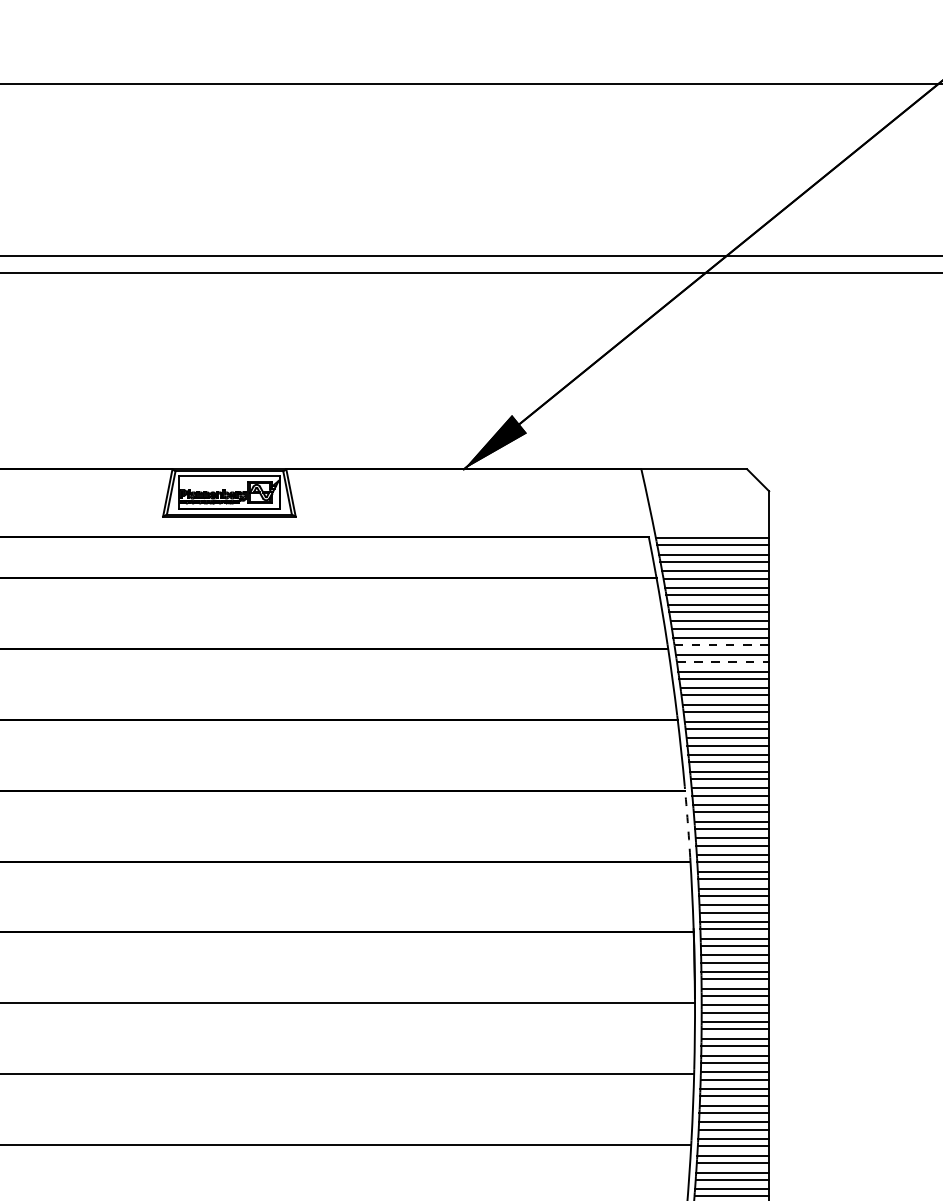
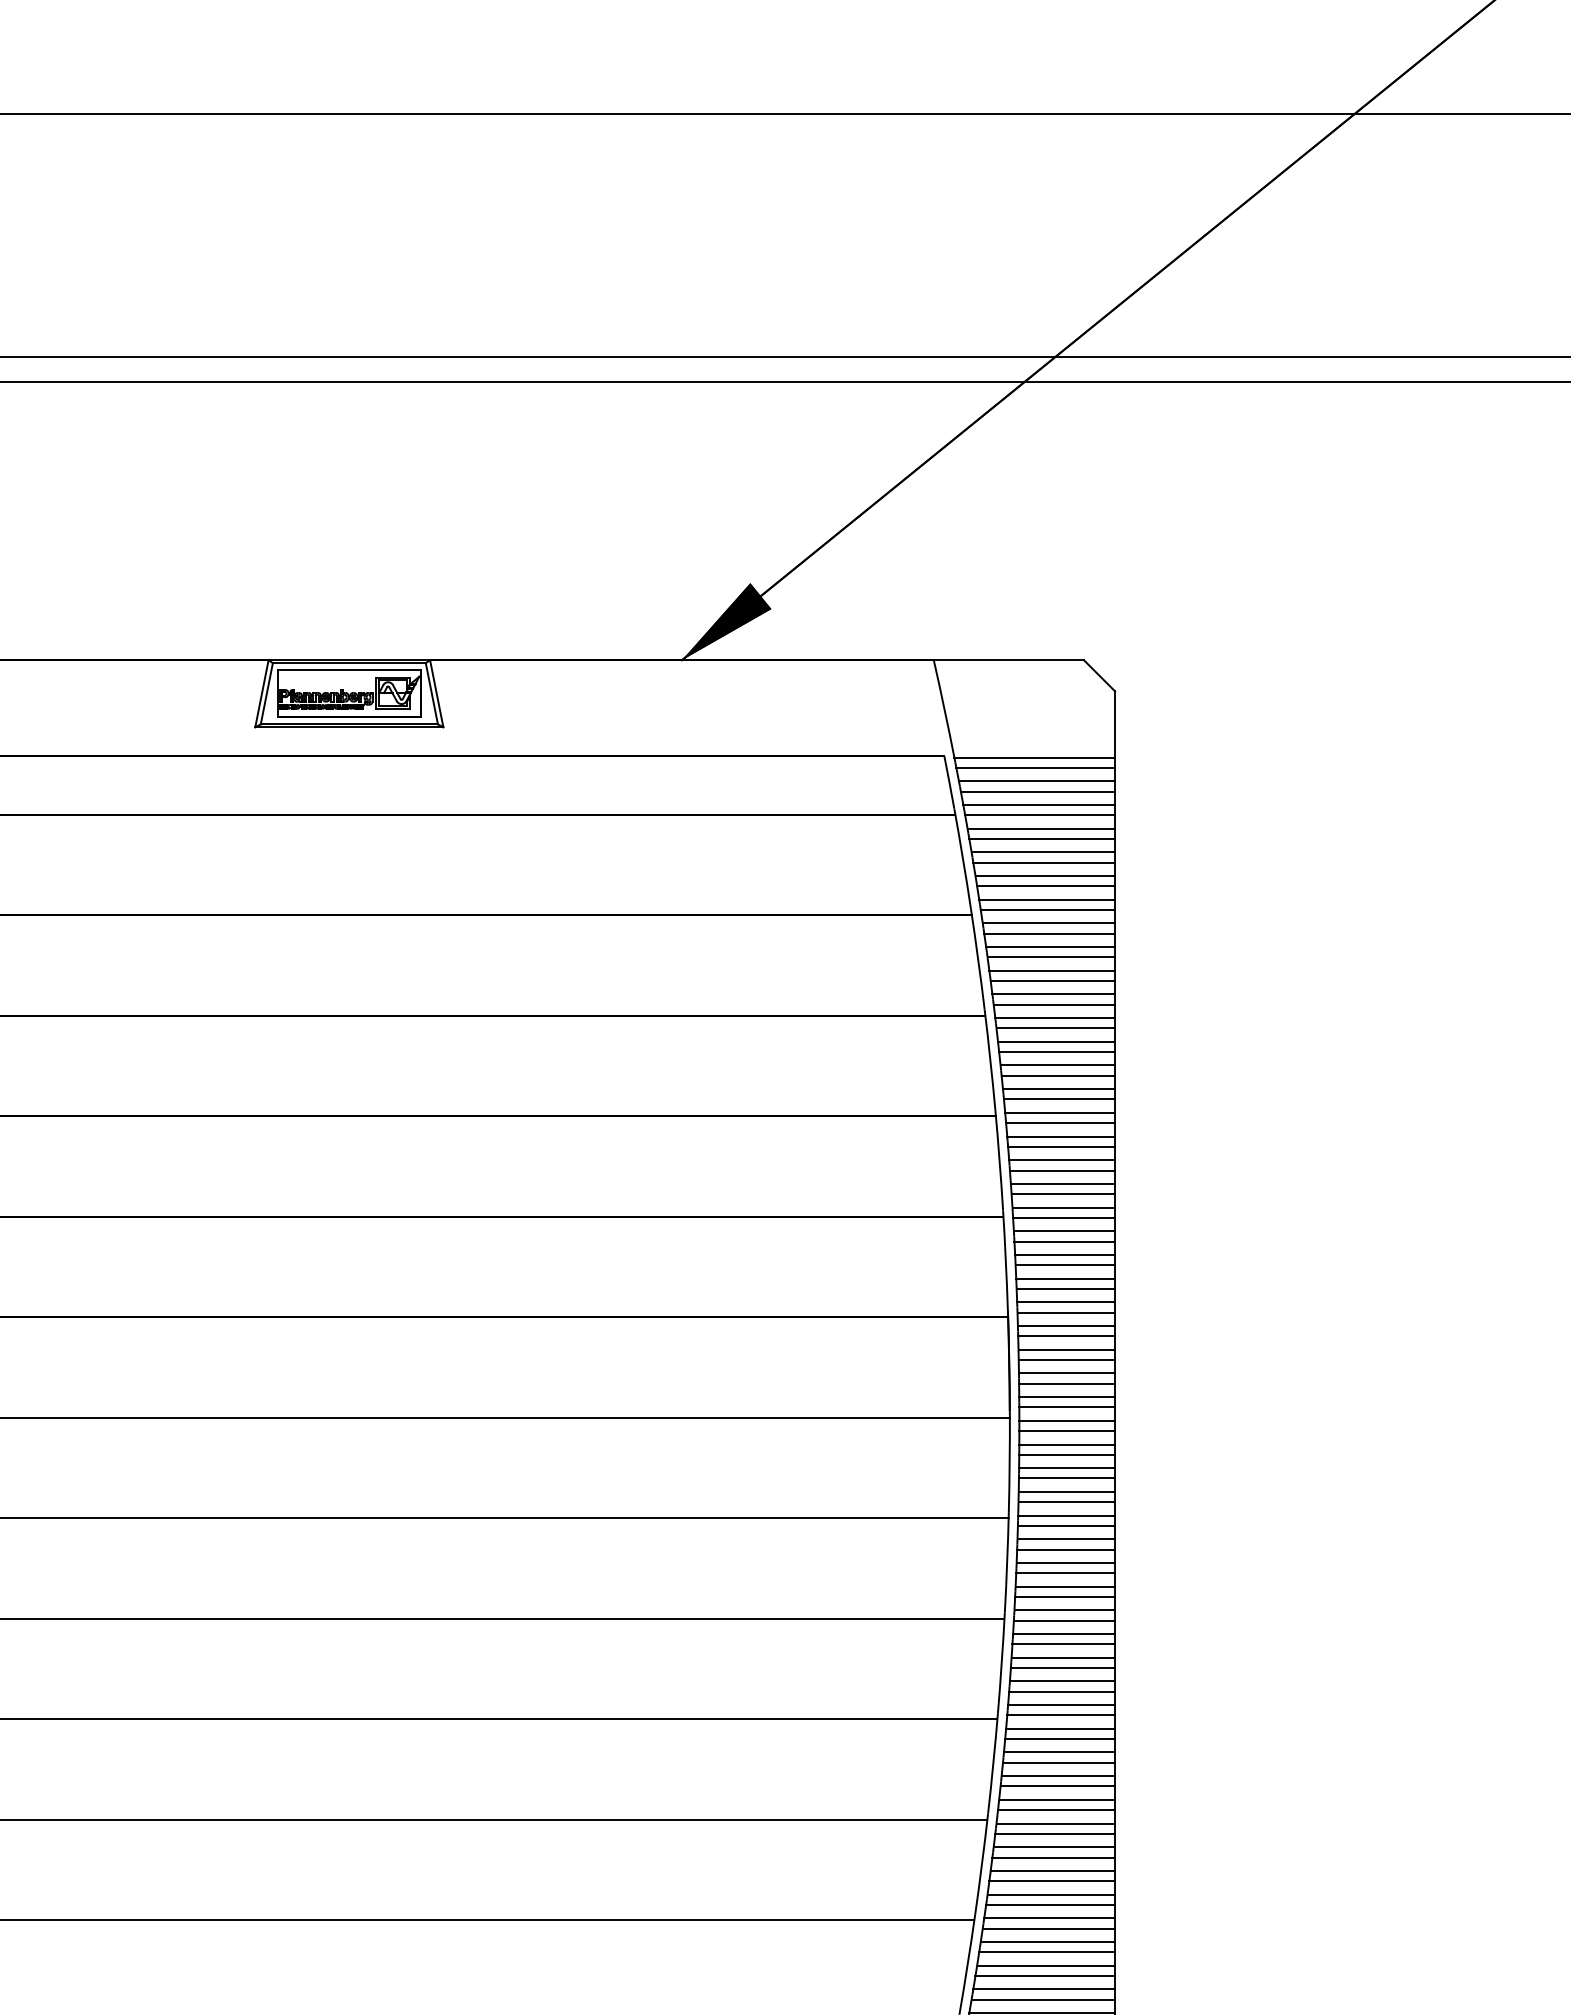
line: (722, 645) -> (1048, 909), dashed -> solid
line: (723, 661) -> (1050, 933), dashed -> solid
arc: (687, 821) -> (999, 1160), dashed -> solid

